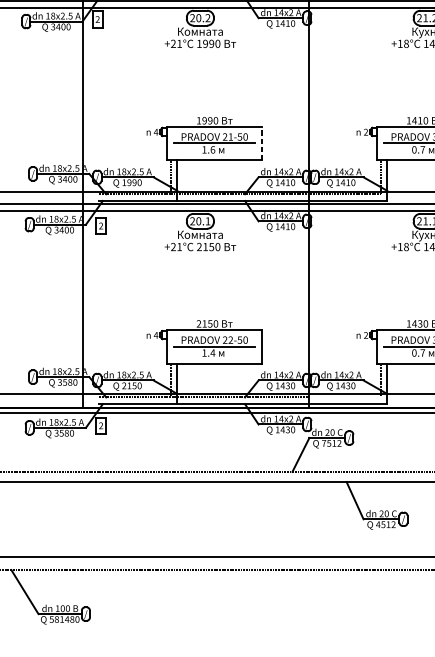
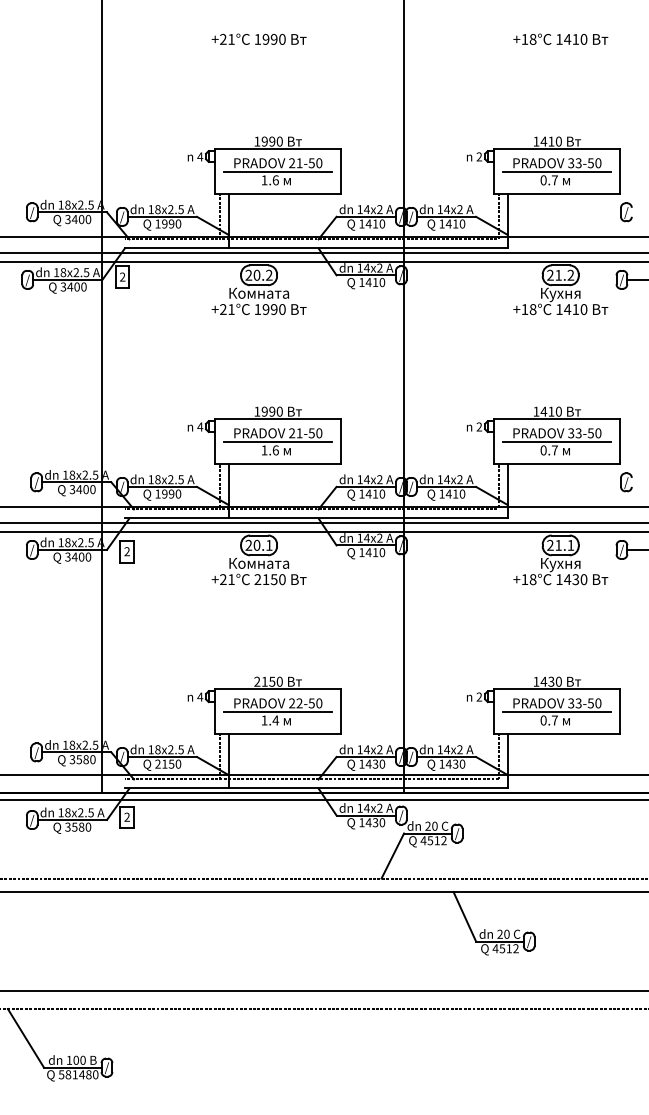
line: (262, 143) -> (341, 441), dashed -> solid
line: (345, 397) -> (451, 779), added
text: (324, 443) -> (423, 840), 7512 -> 4512

